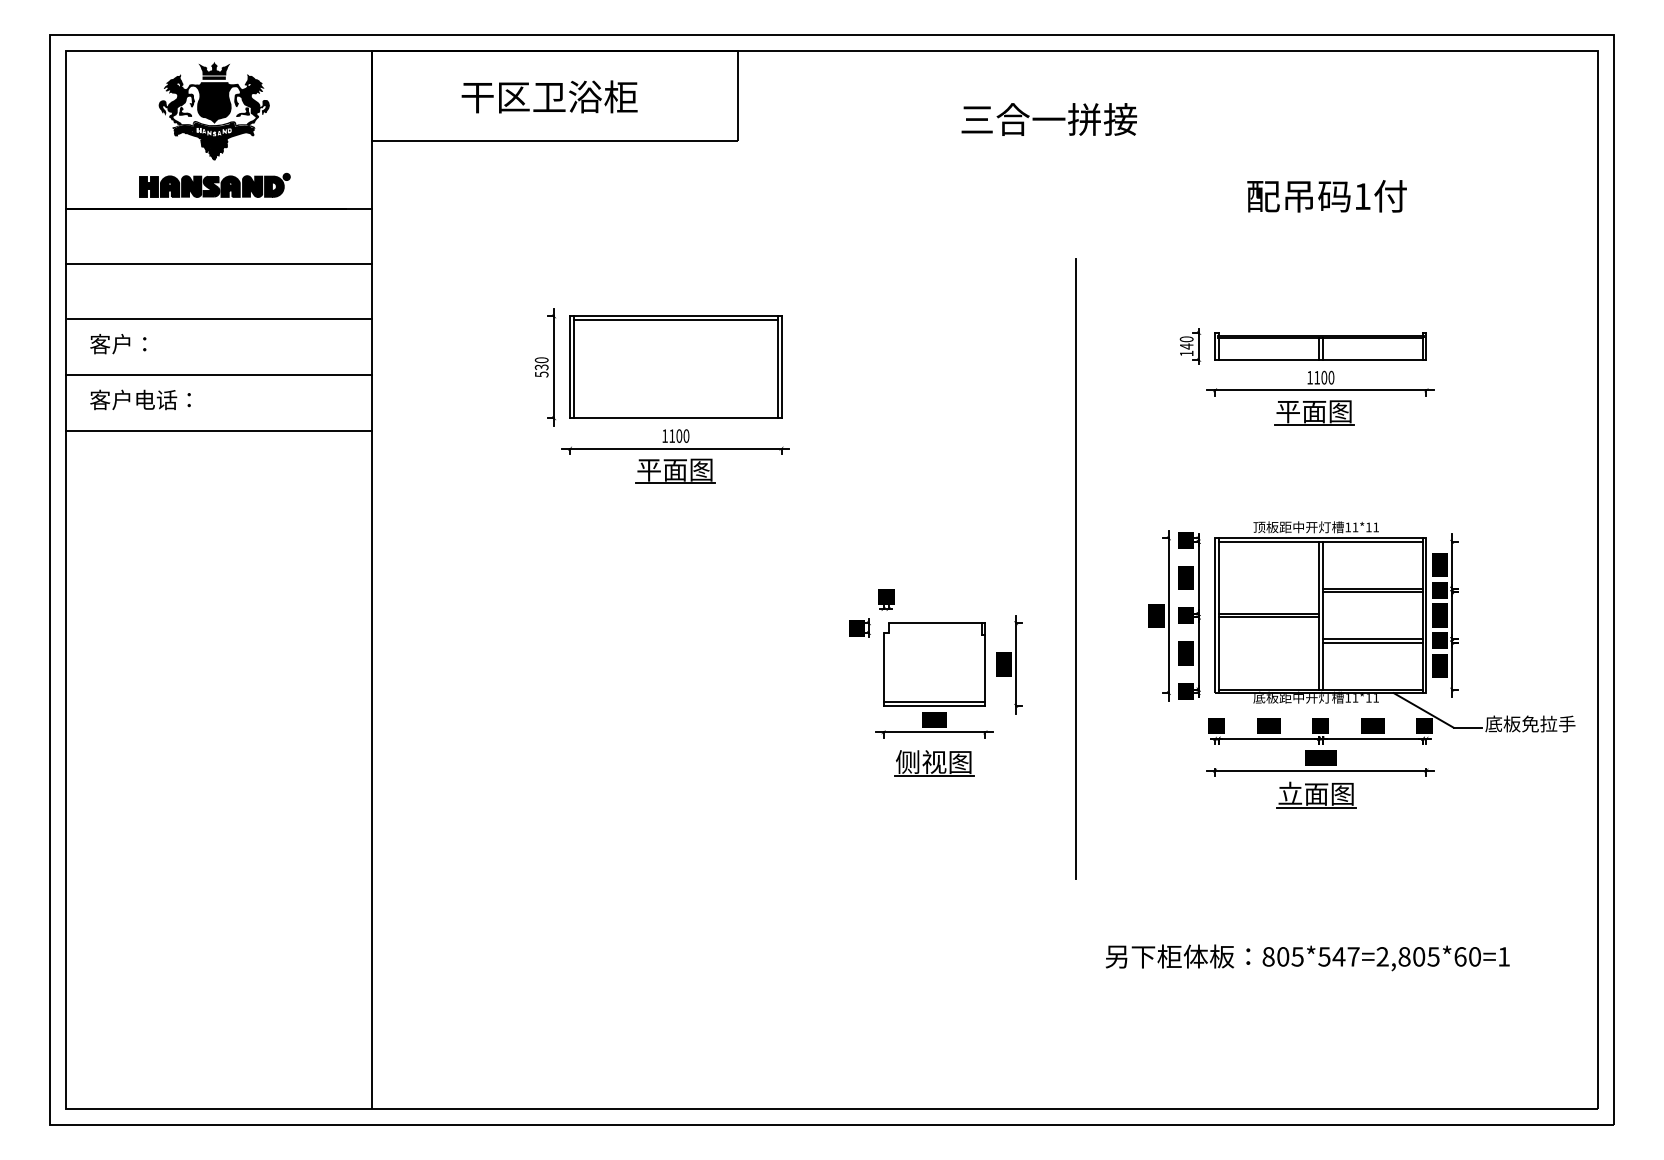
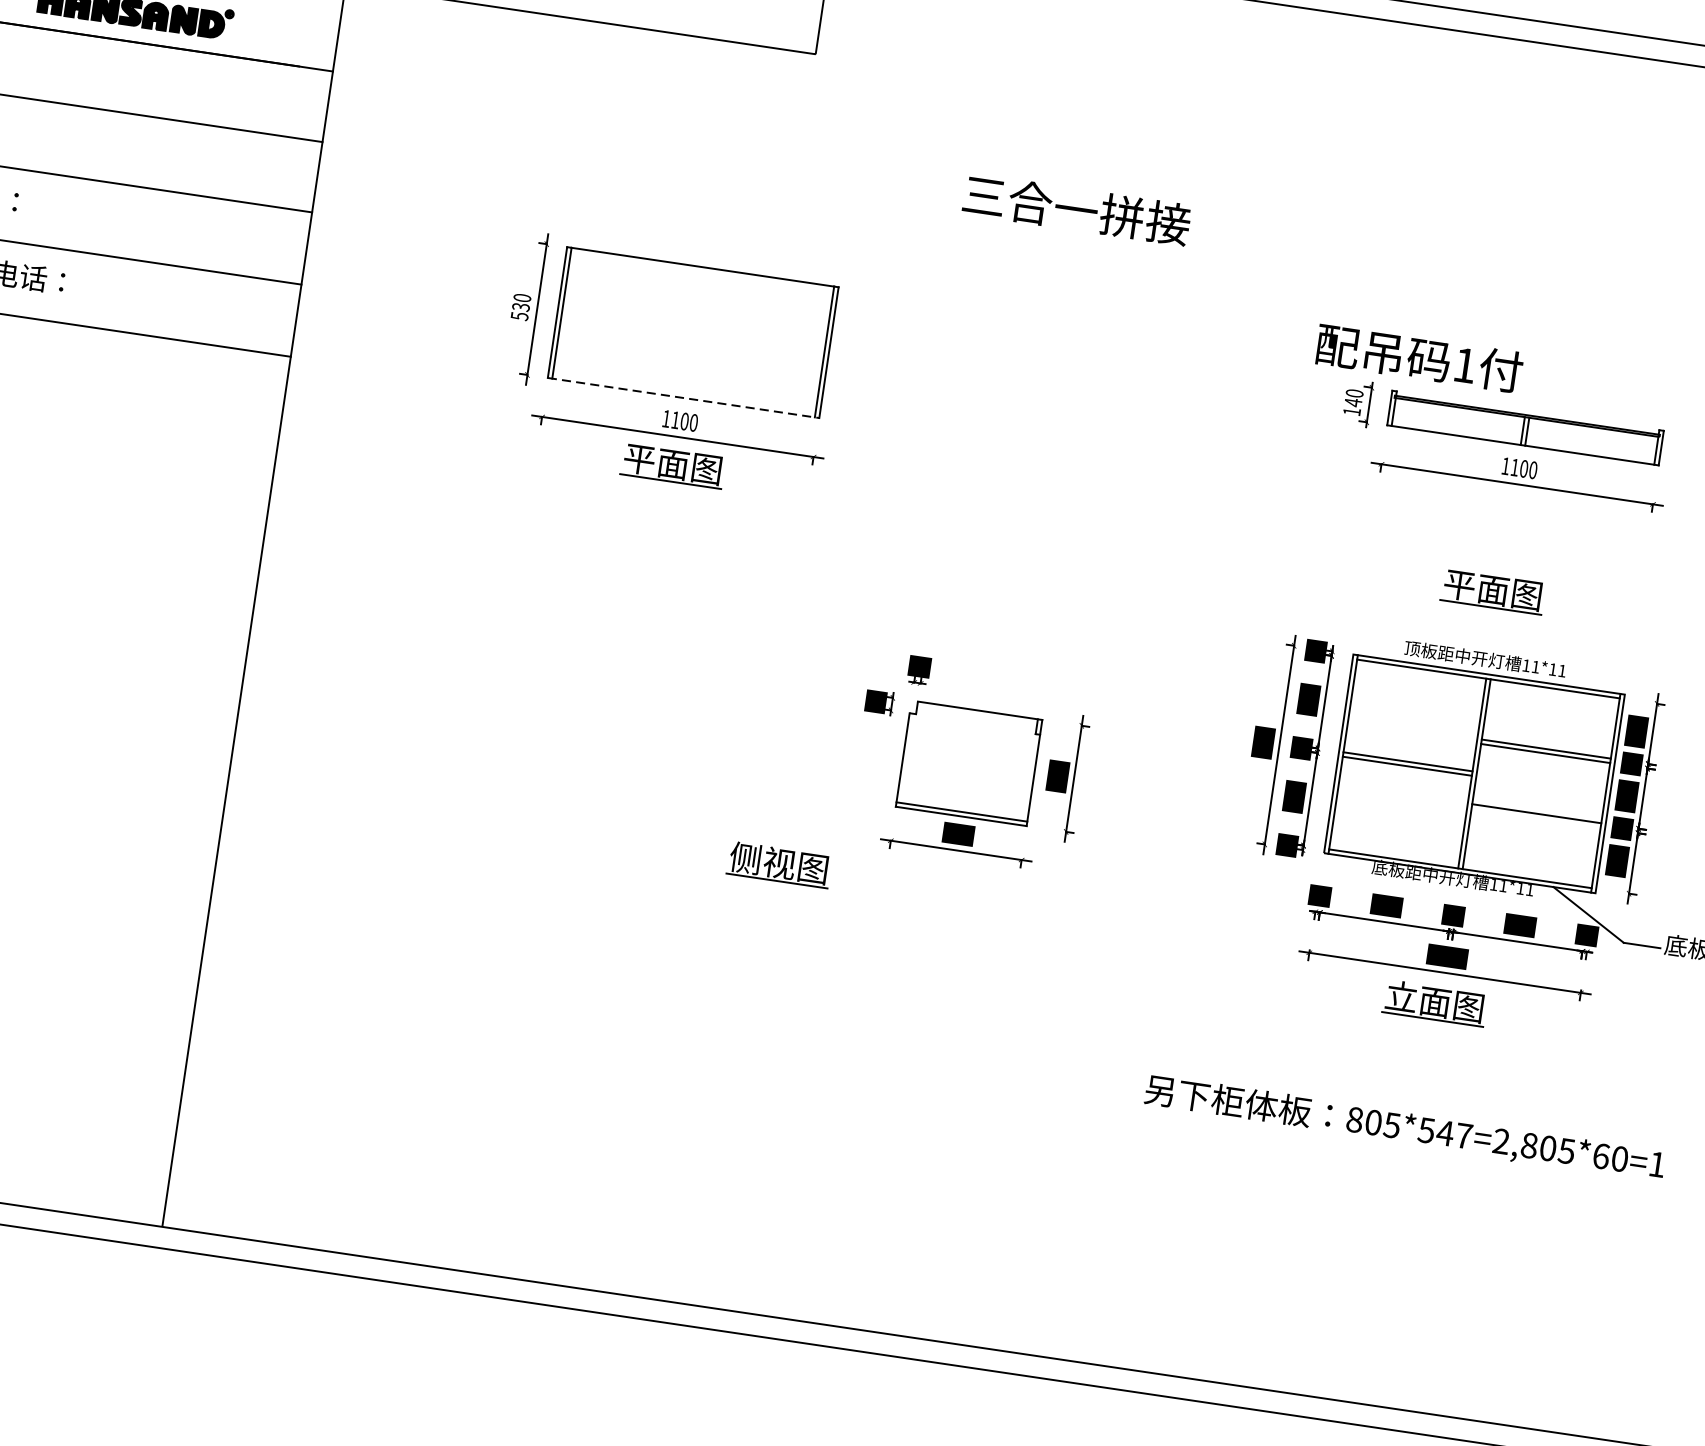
text: (1049, 119) -> (1077, 209), moved
text: (1326, 196) -> (1418, 358), moved
line: (675, 319) -> (701, 271), removed
part: (1314, 412) -> (1493, 591), moved
line: (675, 418) -> (683, 398), solid -> dashed
line: (1076, 569) -> (1169, 668), removed
line: (1372, 642) -> (1535, 818), removed
part: (934, 763) -> (779, 865), moved
text: (1307, 957) -> (1404, 1128), moved

